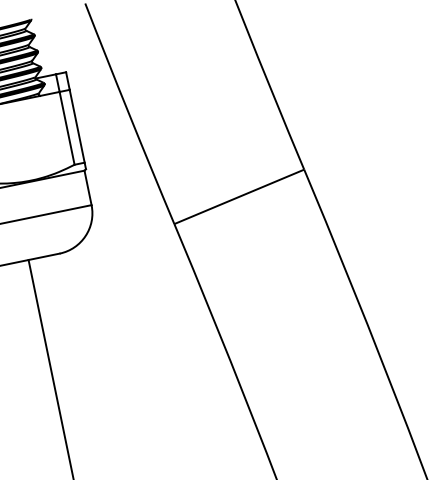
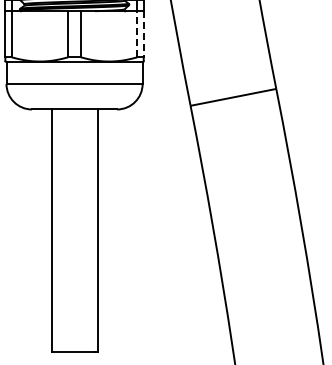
line: (76, 126) -> (143, 34), solid -> dashed
line: (67, 127) -> (137, 33), solid -> dashed

